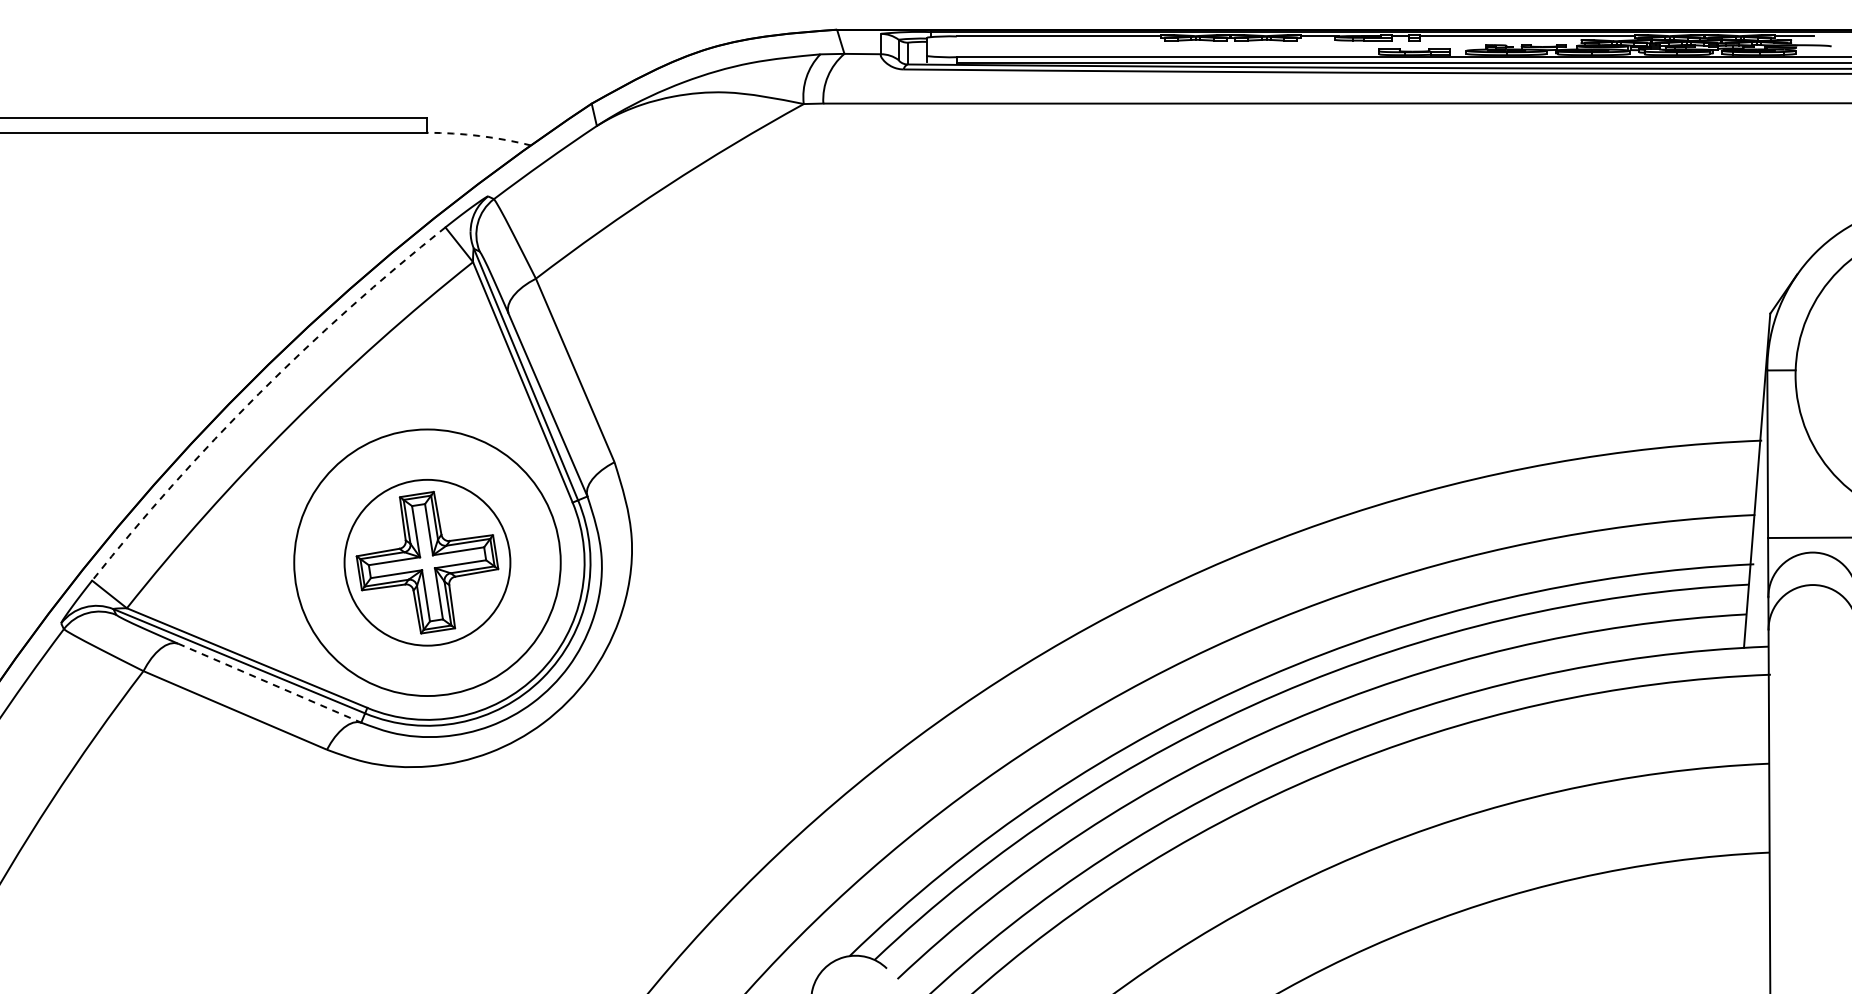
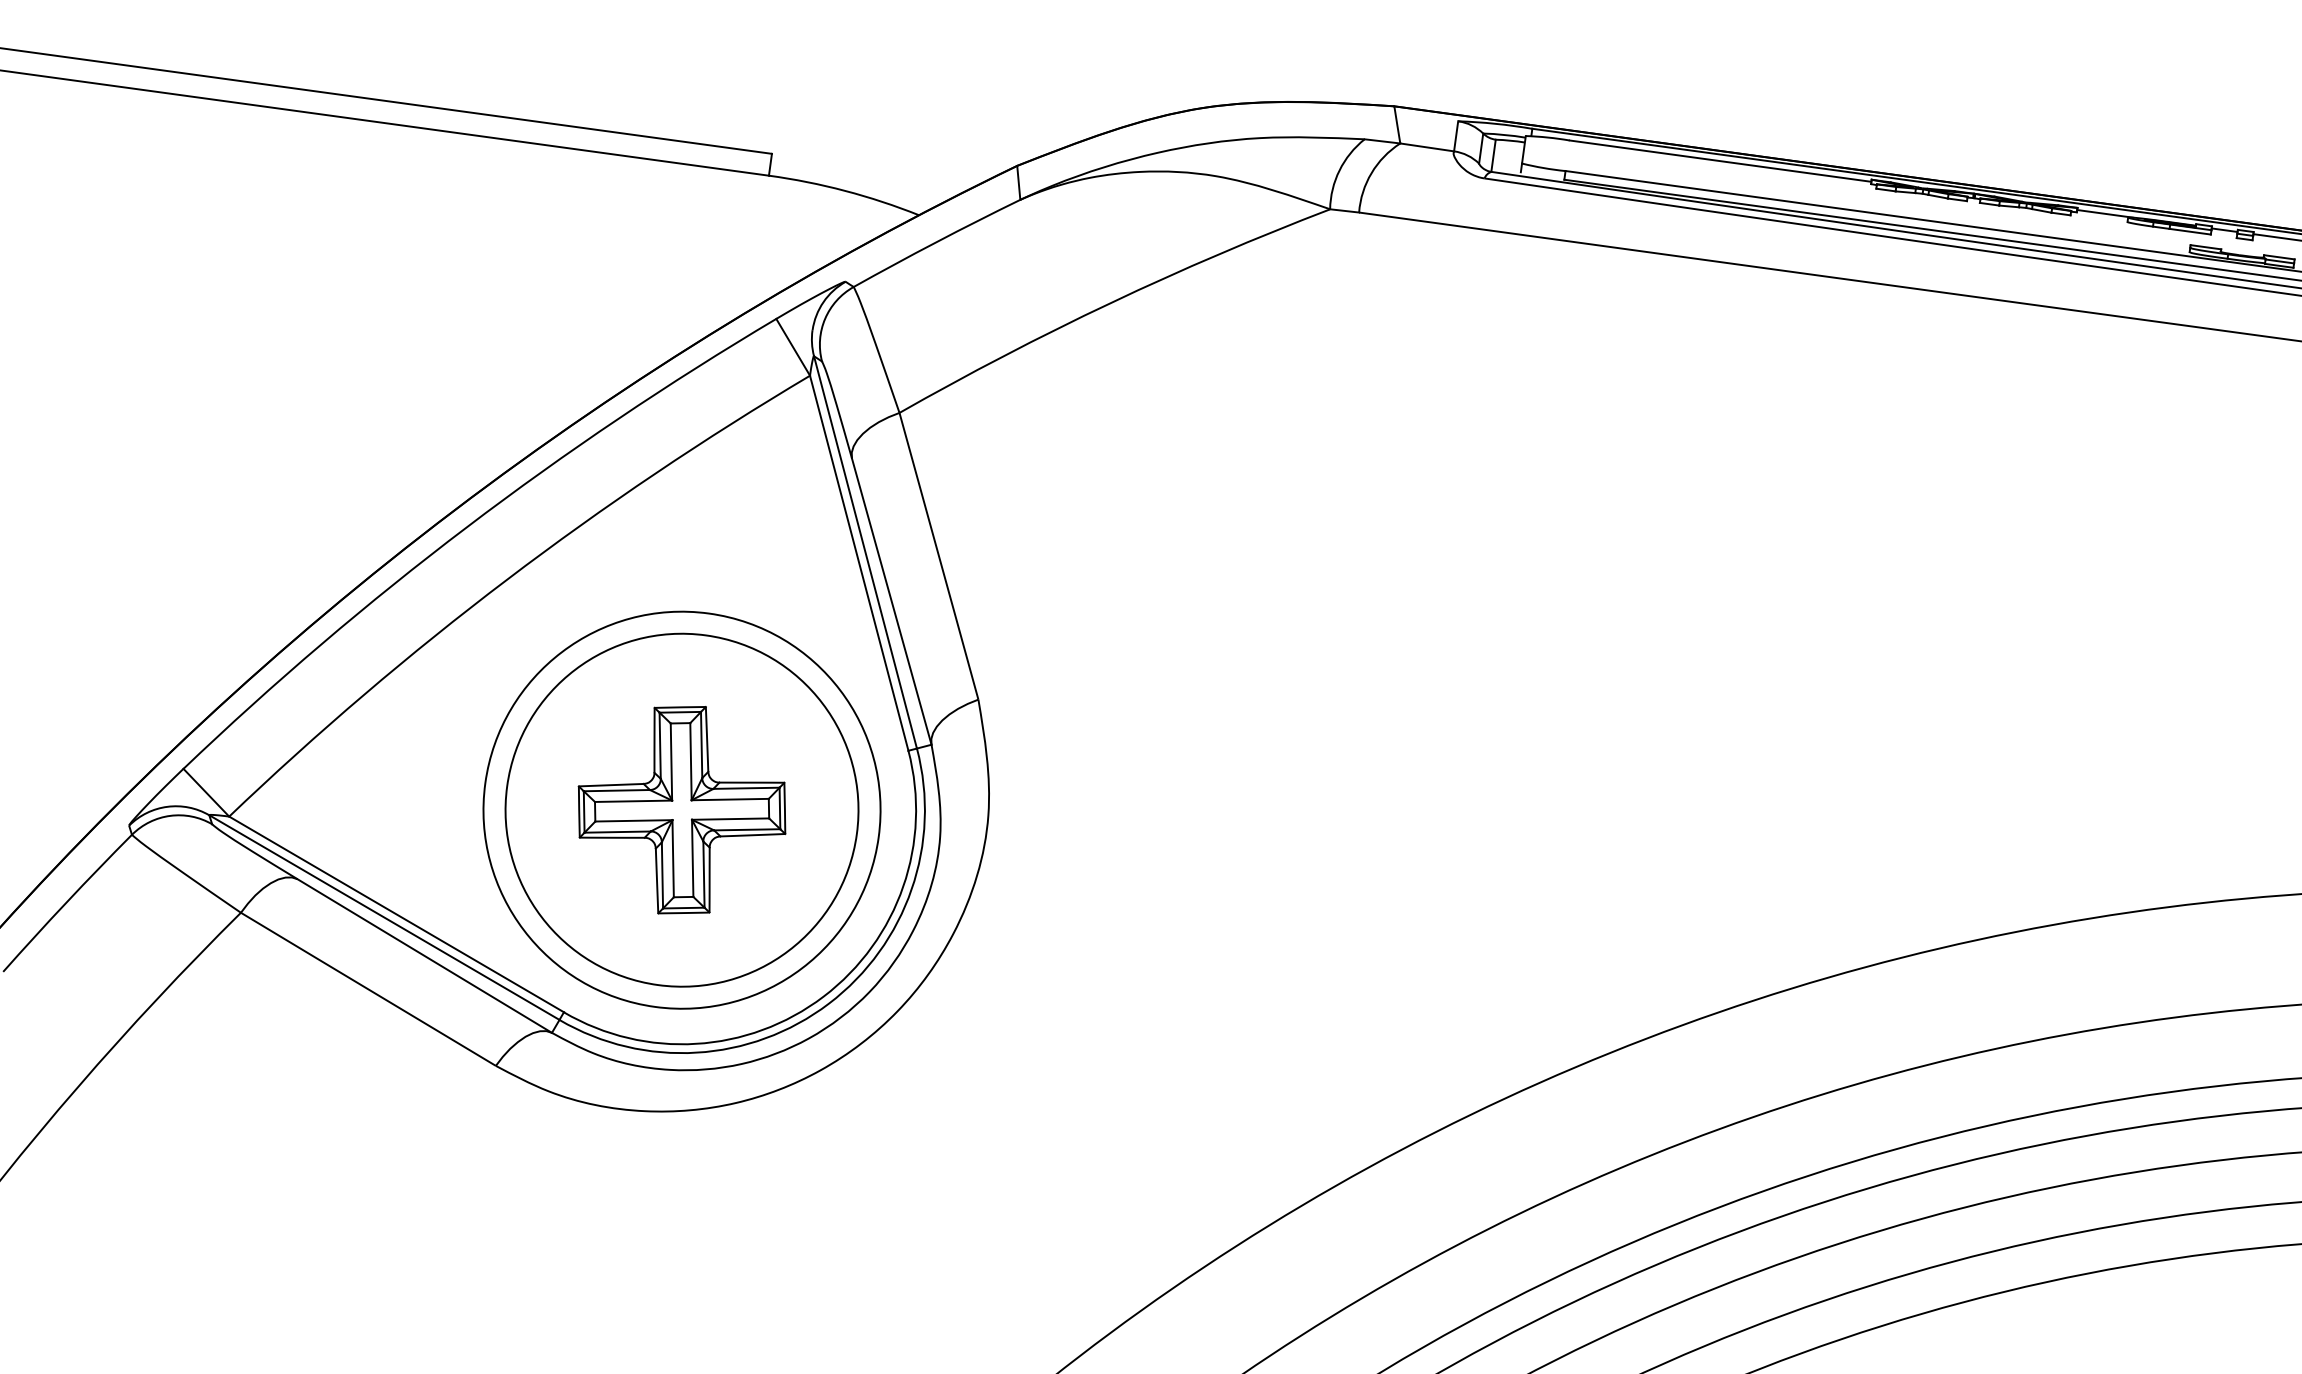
arc: (479, 136) -> (844, 191), dashed -> solid
arc: (258, 394) -> (466, 527), dashed -> solid
circle: (427, 562) -> (682, 809), size x1.43
line: (269, 683) -> (424, 956), dashed -> solid

